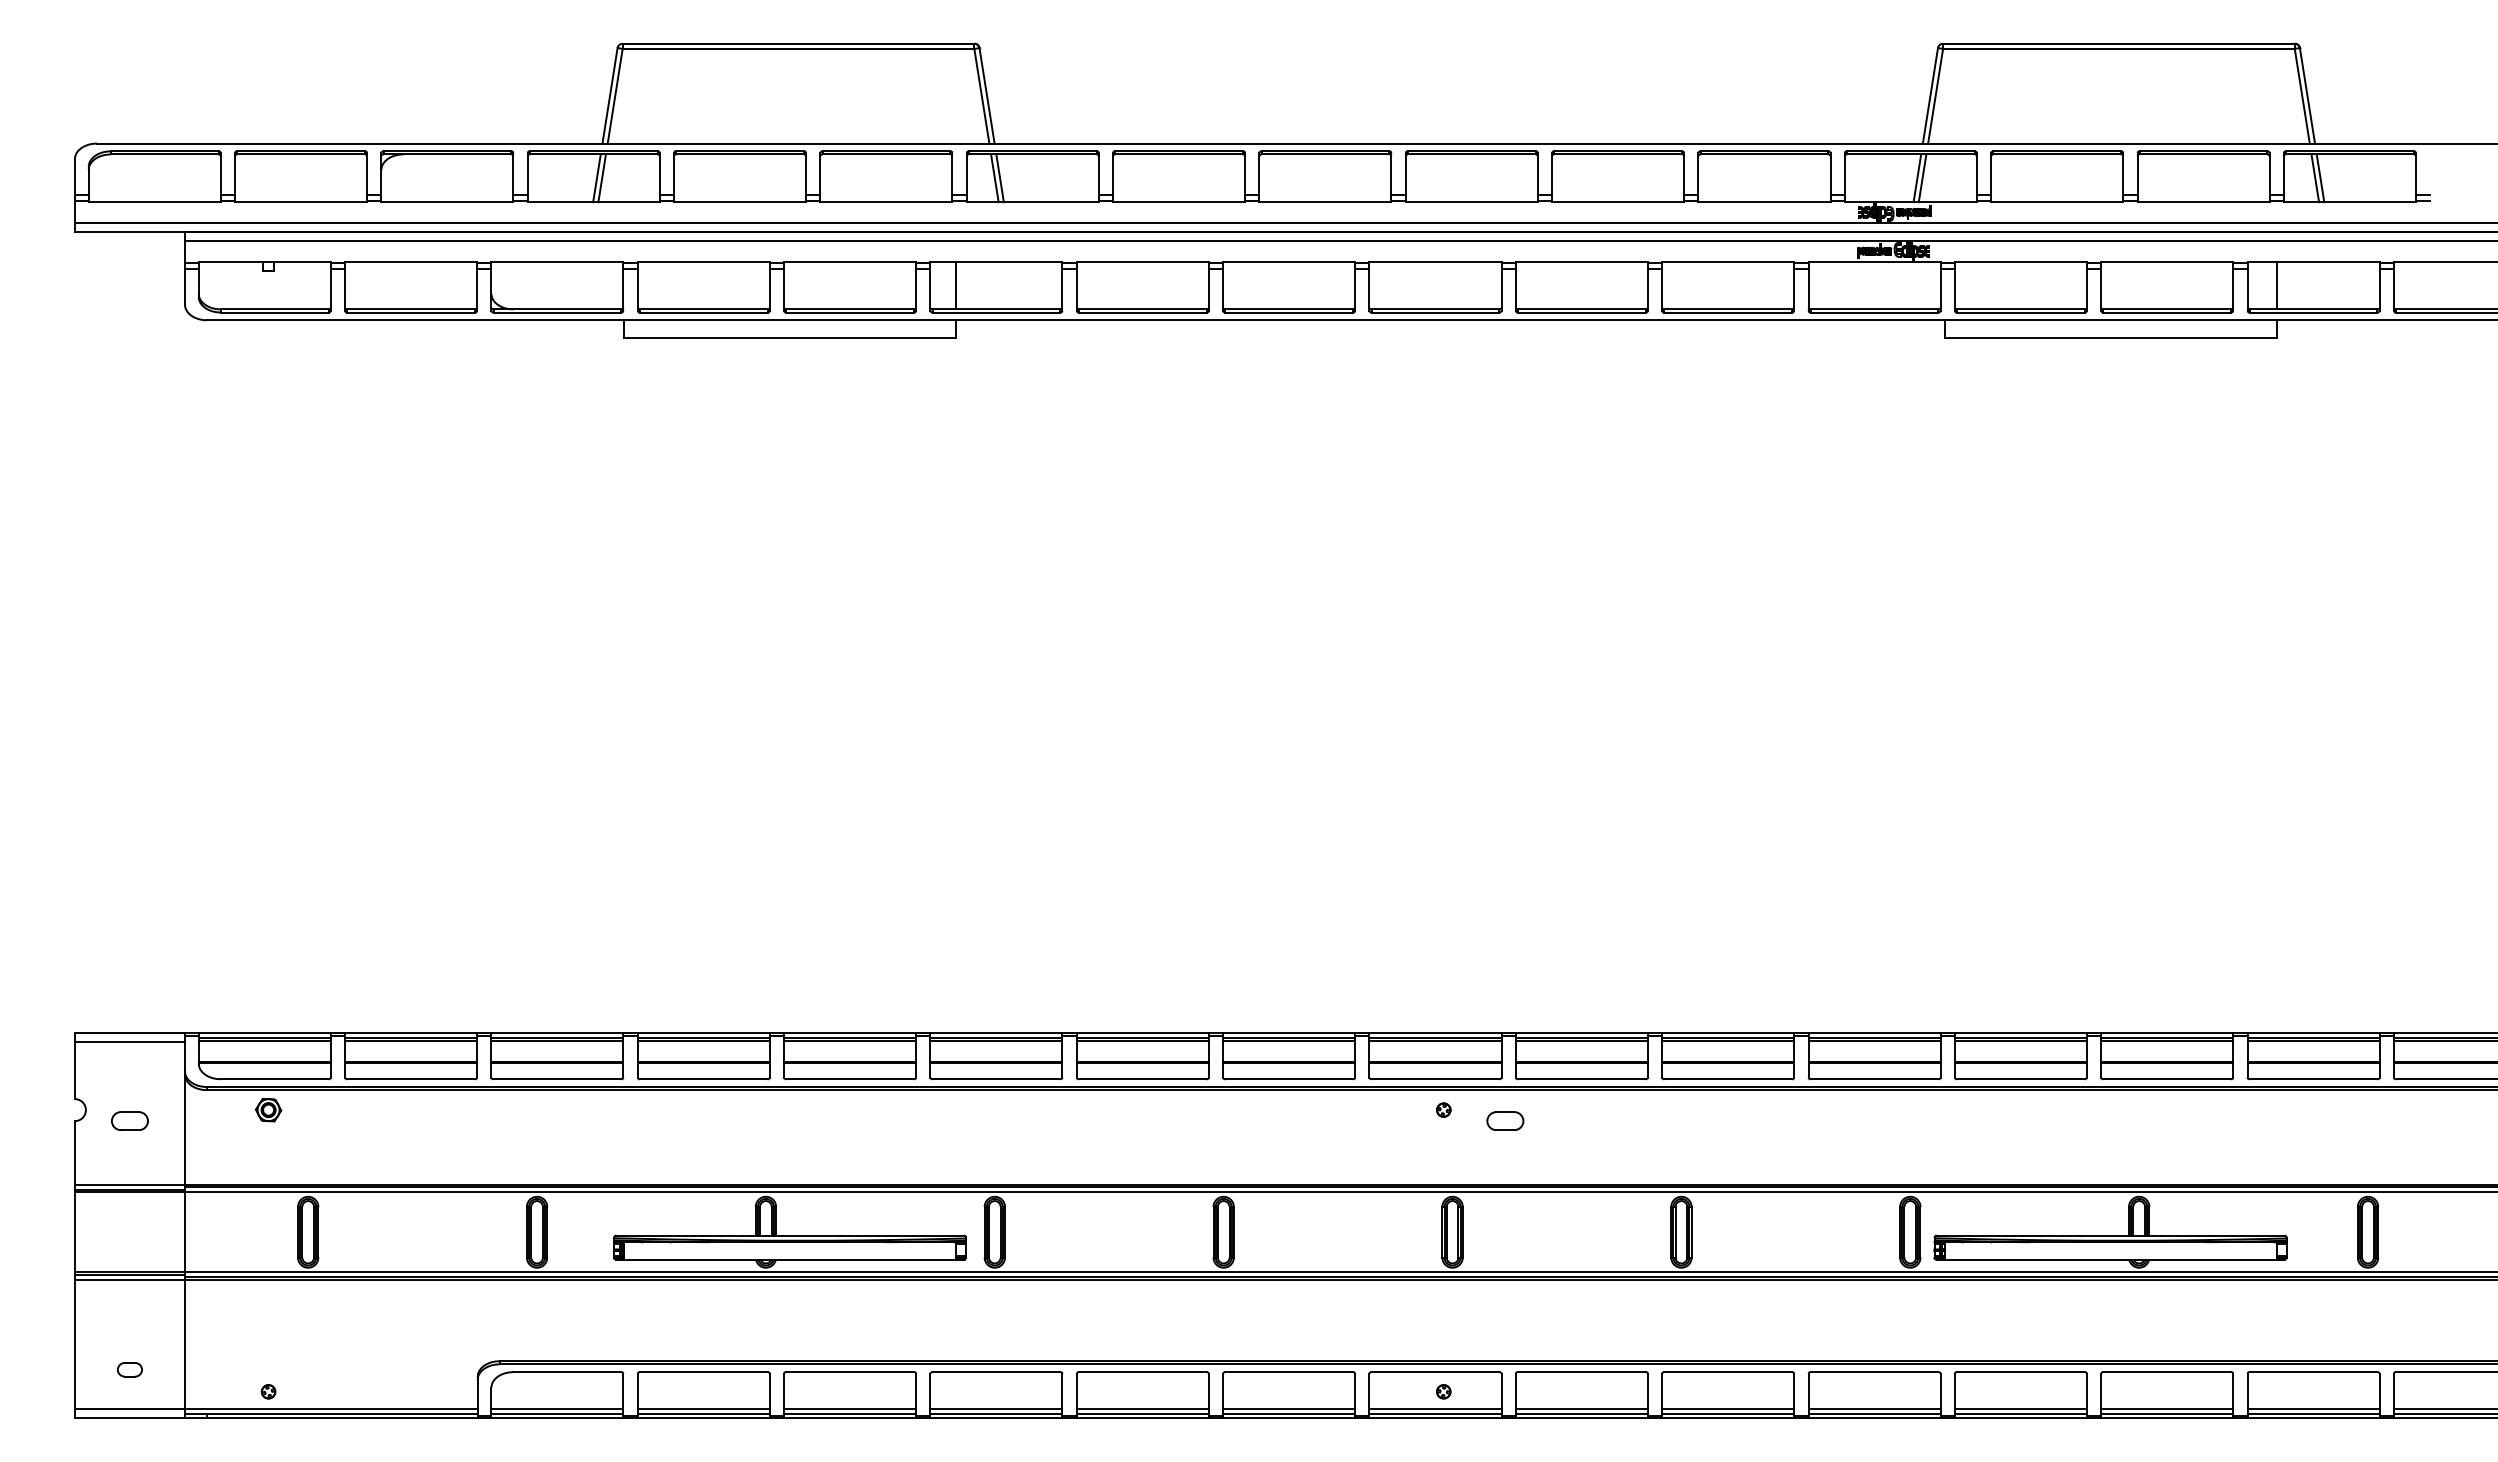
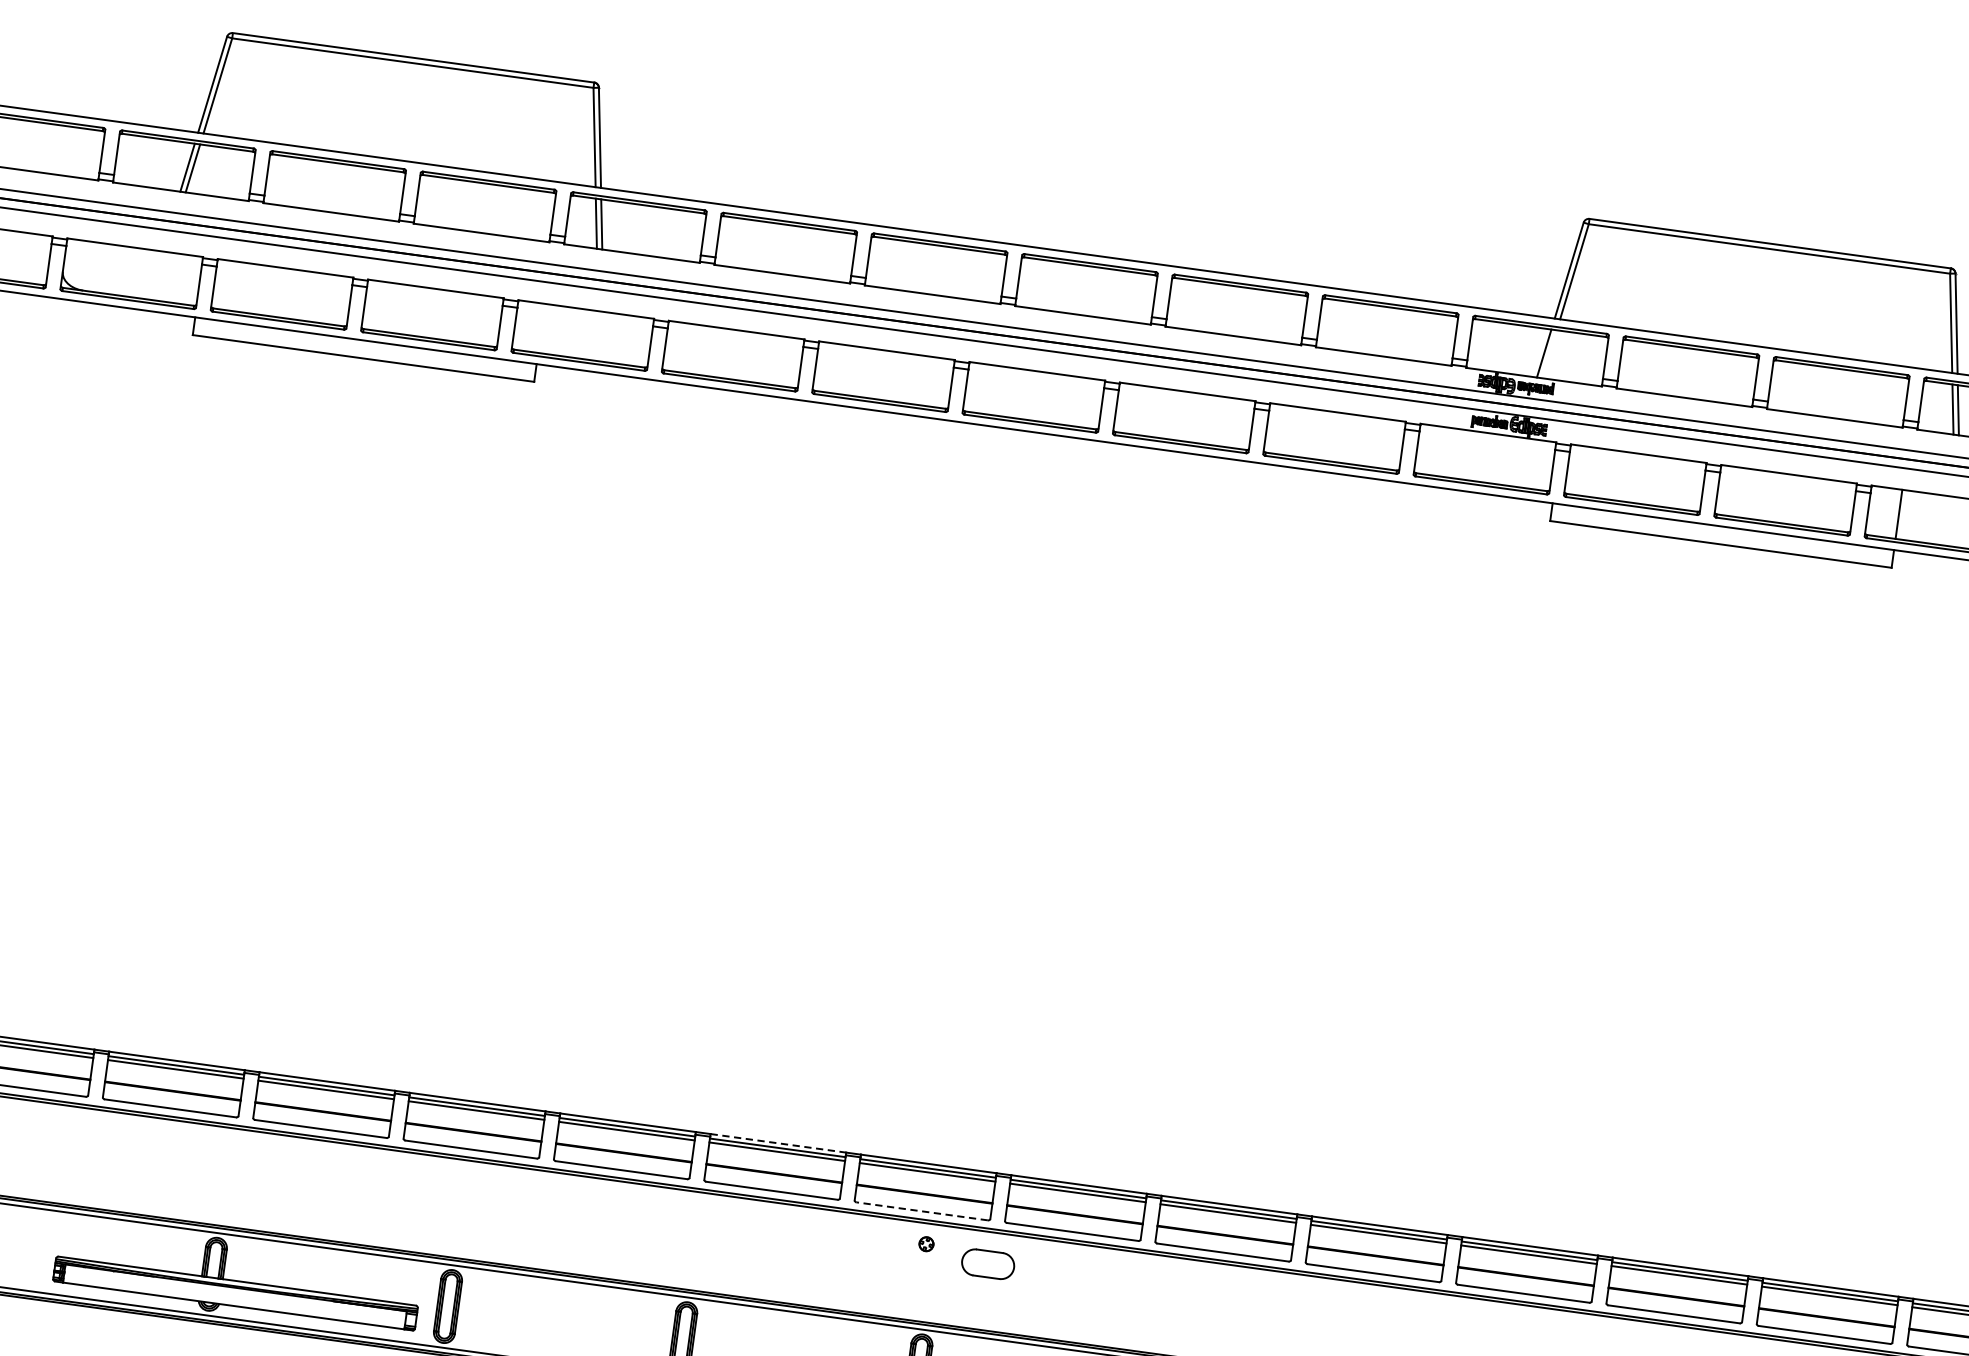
line: (1922, 178) -> (1549, 354), removed
line: (956, 285) -> (541, 328), removed
line: (1289, 1033) -> (778, 1143), solid -> dashed
line: (1435, 1079) -> (922, 1211), solid -> dashed
part: (1505, 1120) -> (988, 1263), size x1.4

